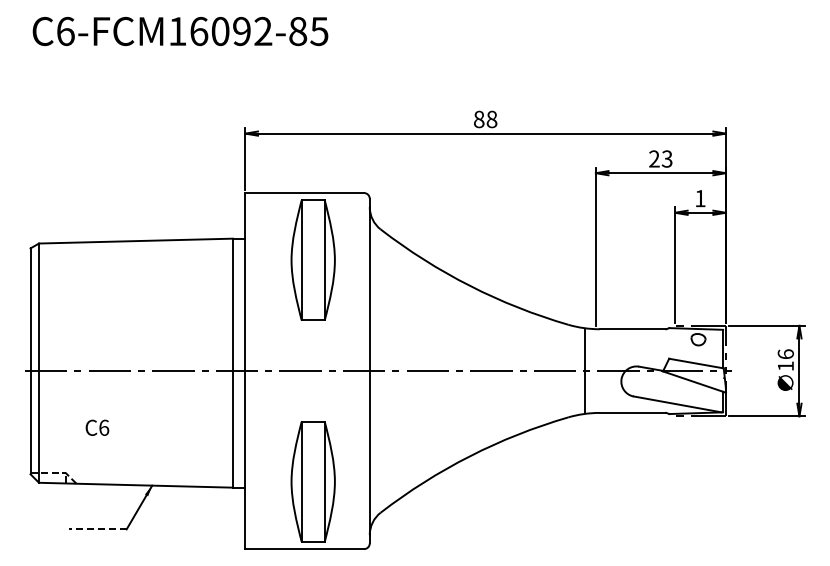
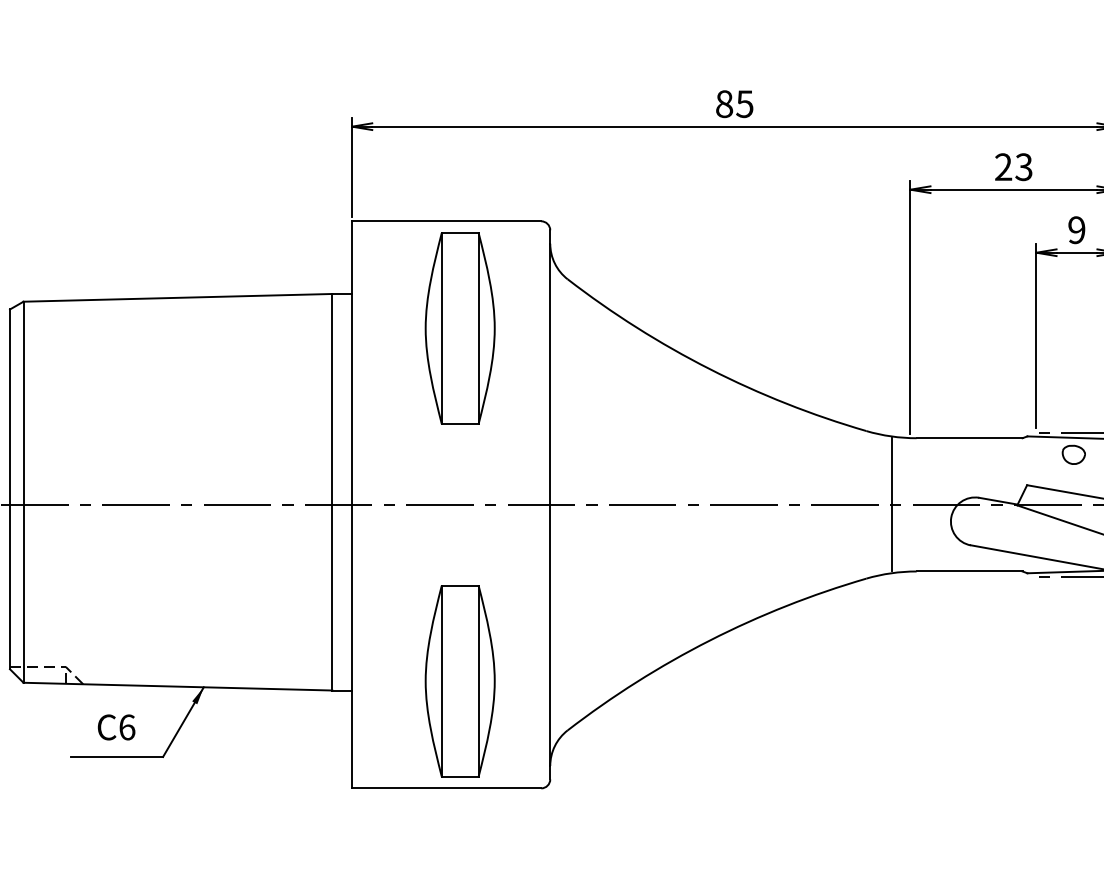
text: (491, 119) -> (744, 104), 88 -> 85
text: (700, 198) -> (1076, 229), 1 -> 9
text: (97, 427) -> (116, 726), moved
line: (97, 529) -> (116, 757), dashed -> solid

